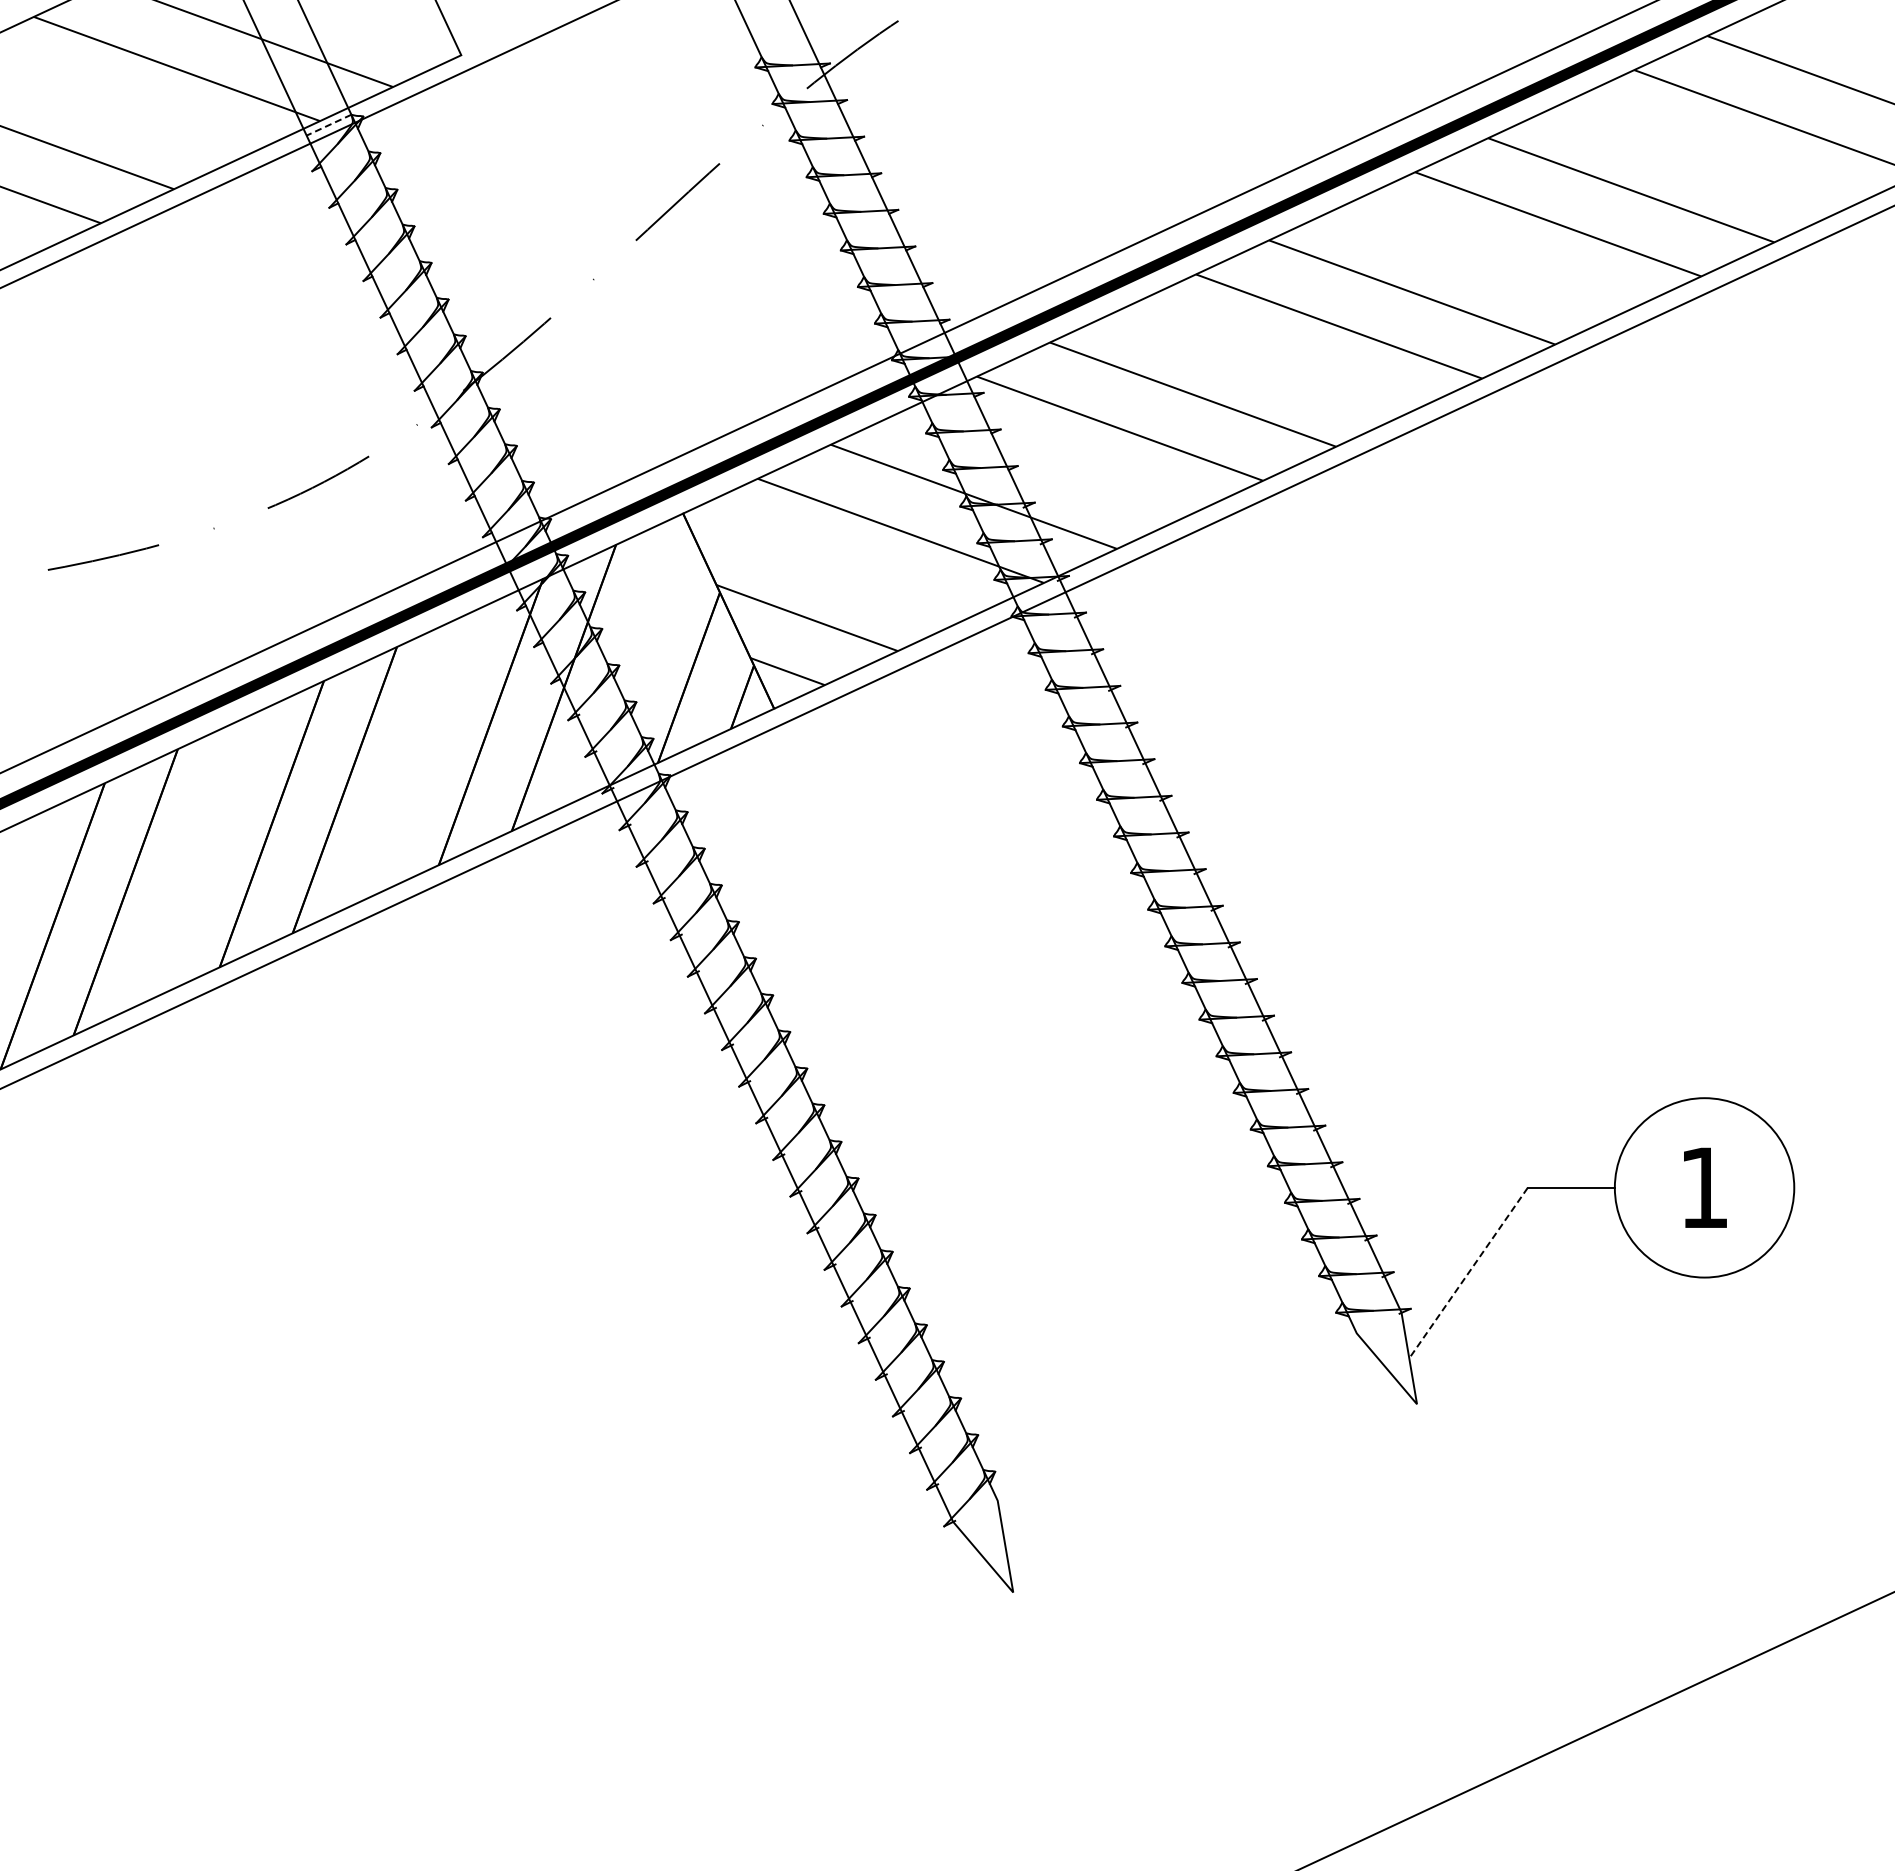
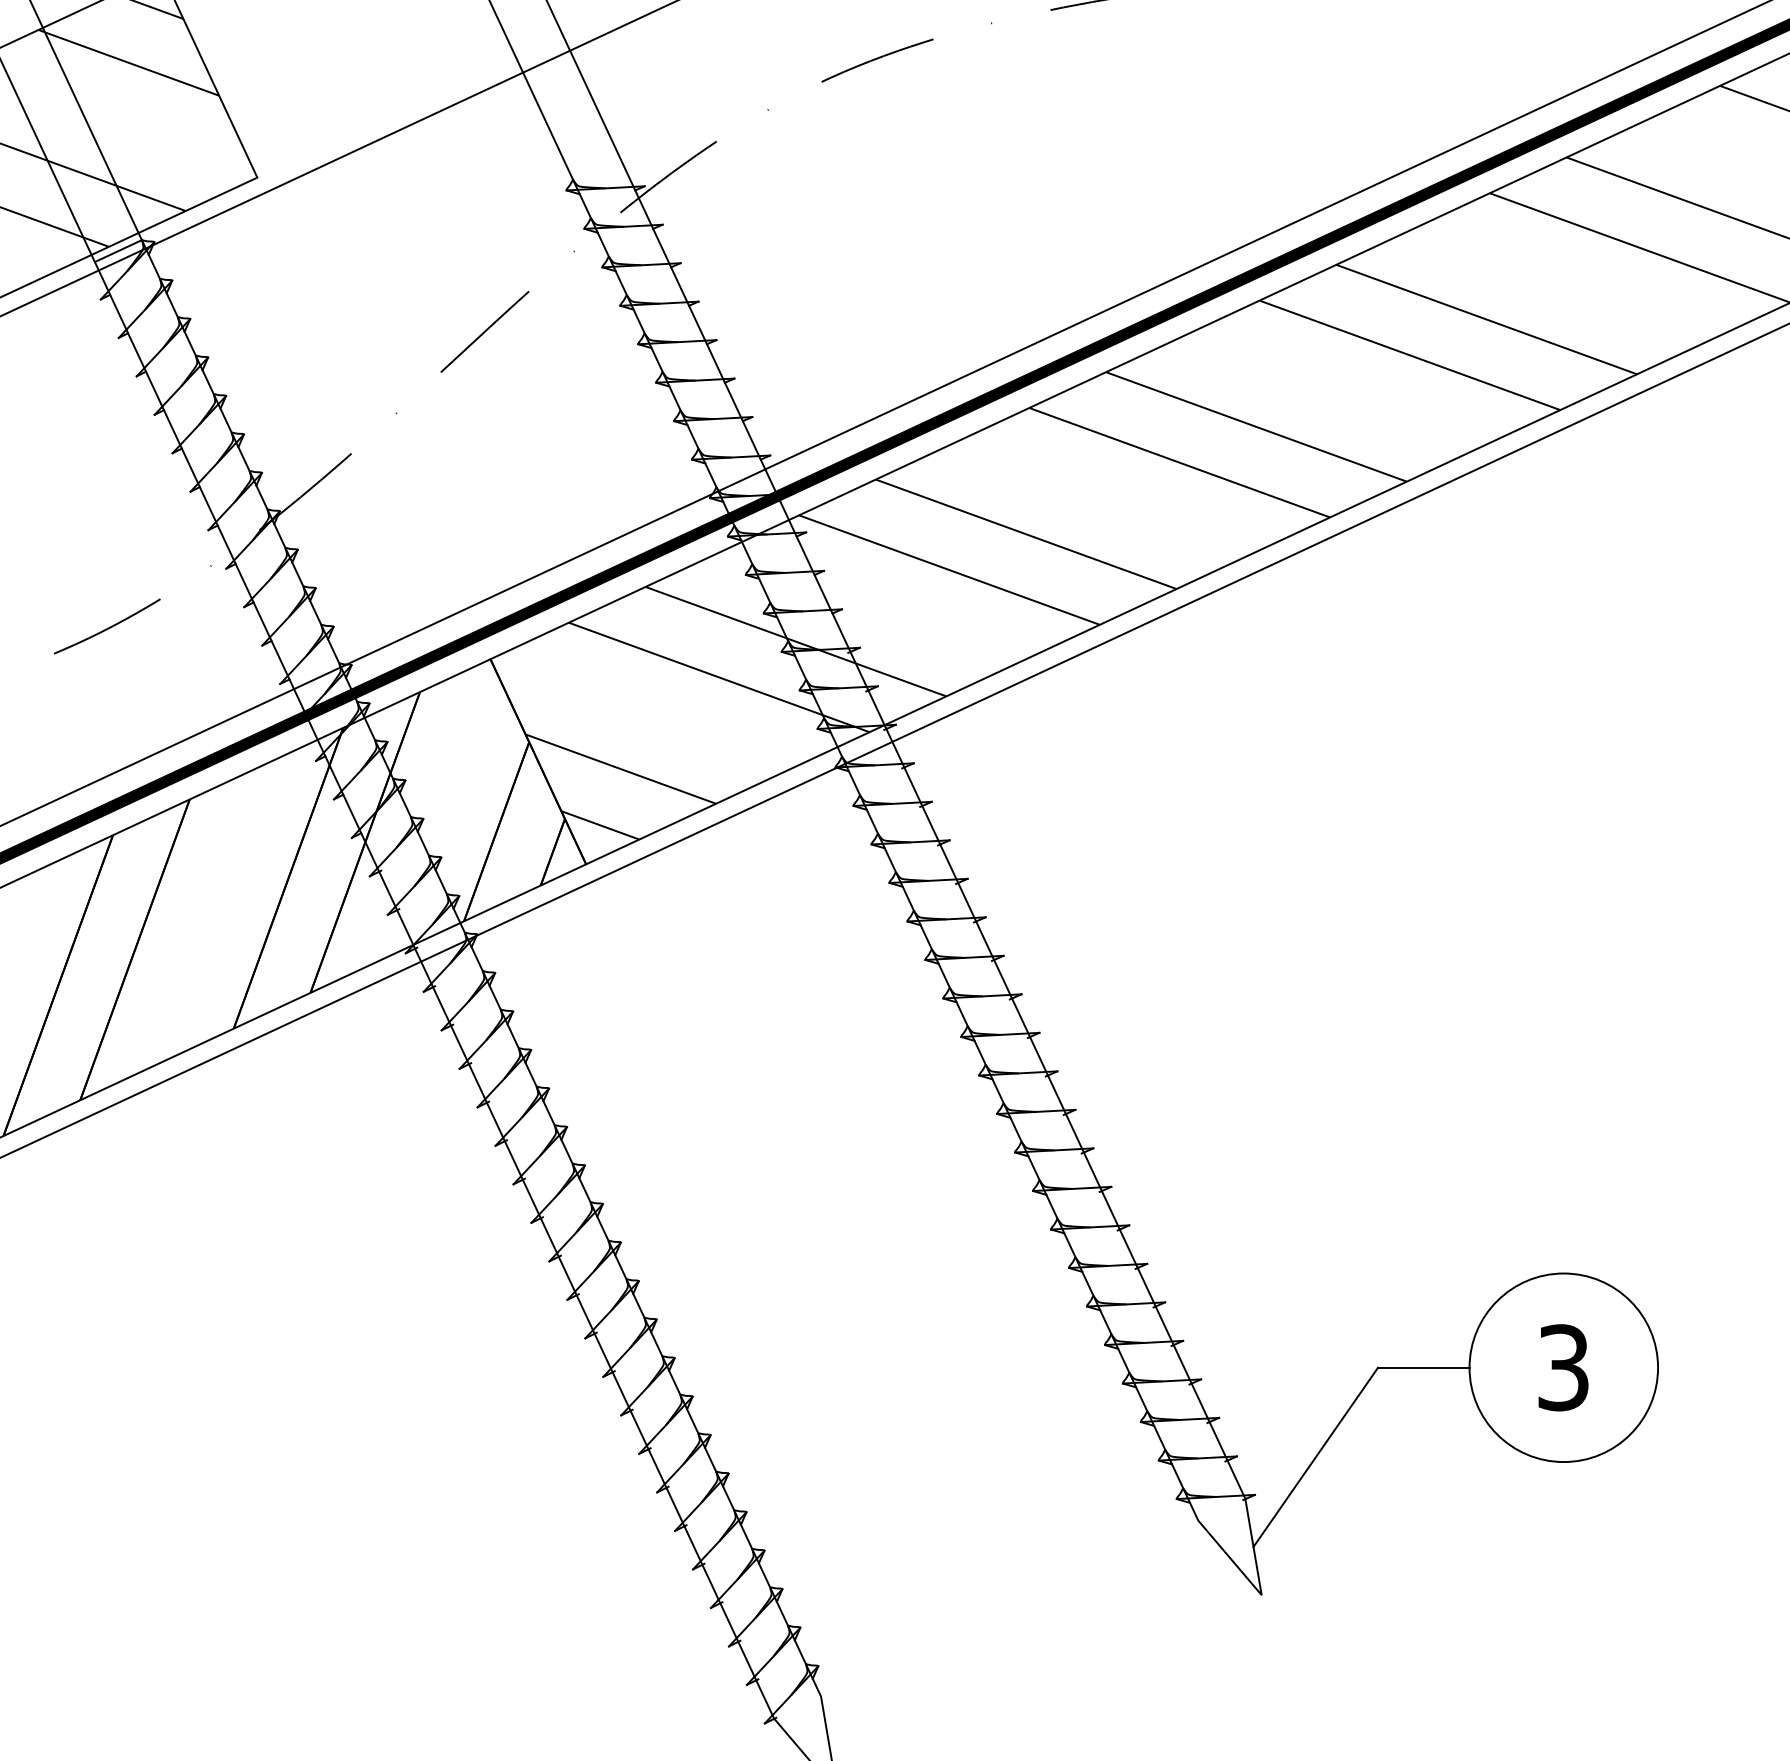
line: (329, 125) -> (118, 251), dashed -> solid
text: (1704, 1187) -> (1563, 1367), 1 -> 3
line: (1468, 1273) -> (1315, 1457), dashed -> solid

